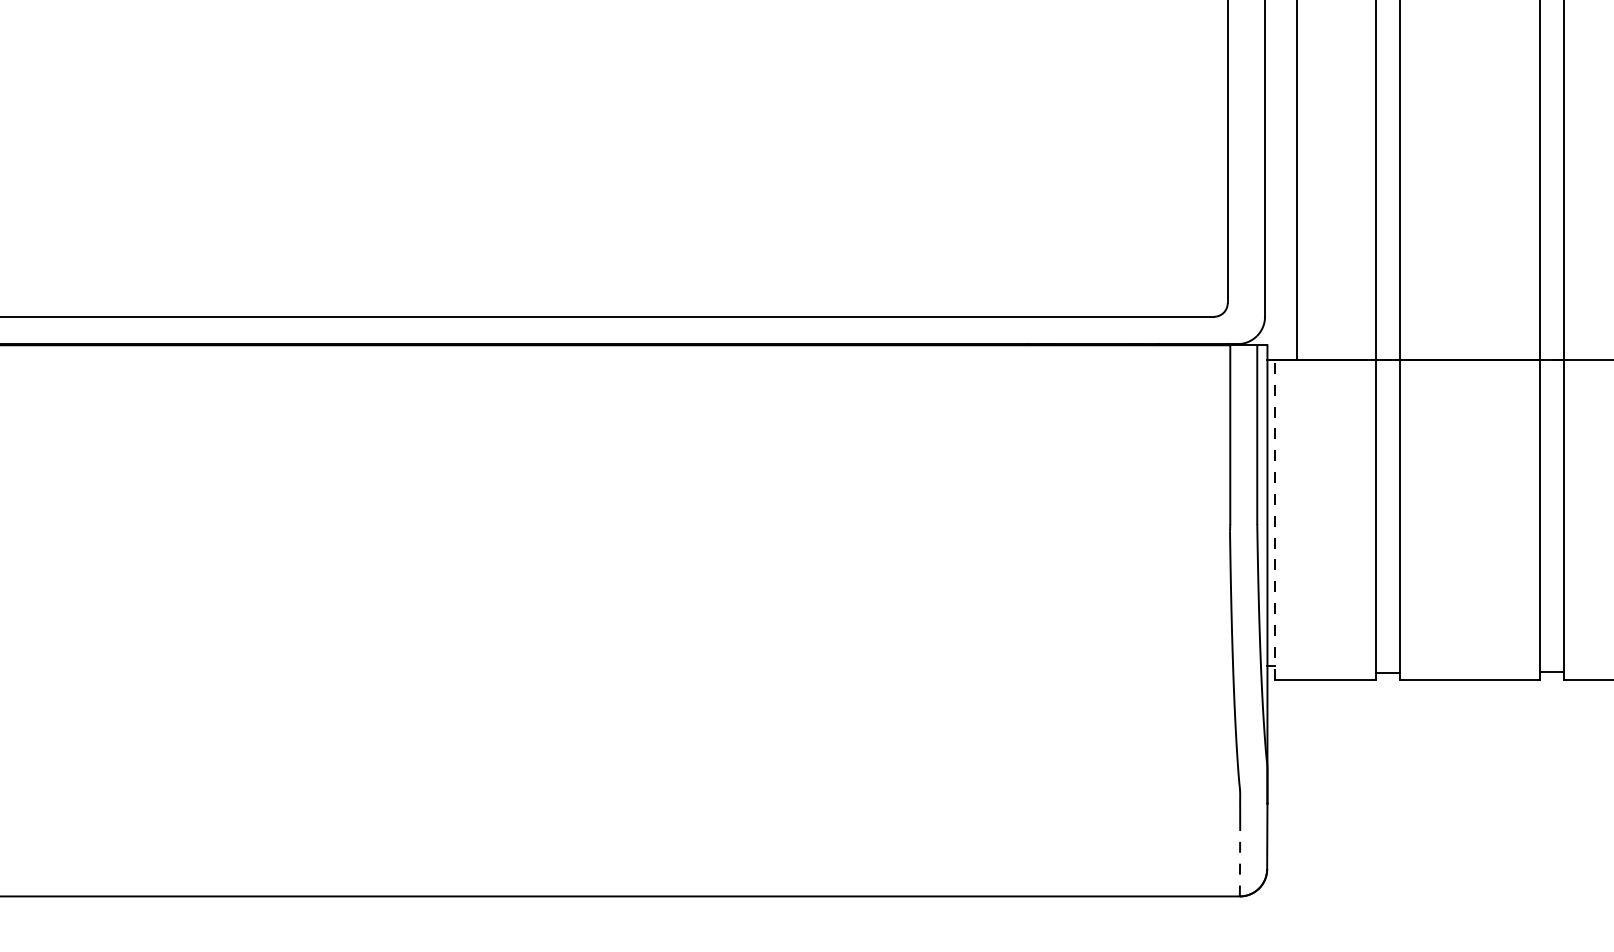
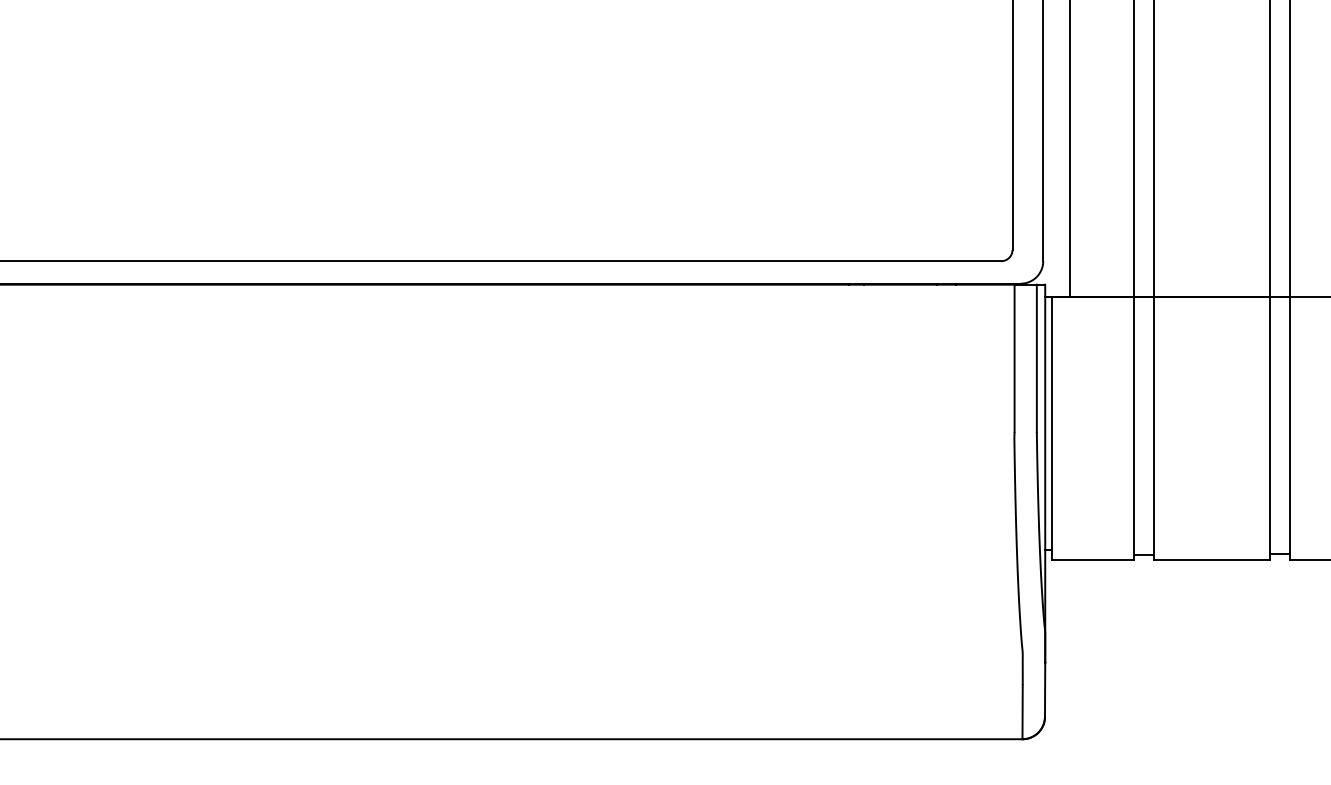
line: (1275, 519) -> (1051, 428), dashed -> solid
line: (1240, 863) -> (1023, 712), dashed -> solid

